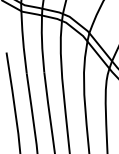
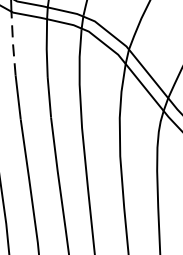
line: (22, 29) -> (13, 43), solid -> dashed

